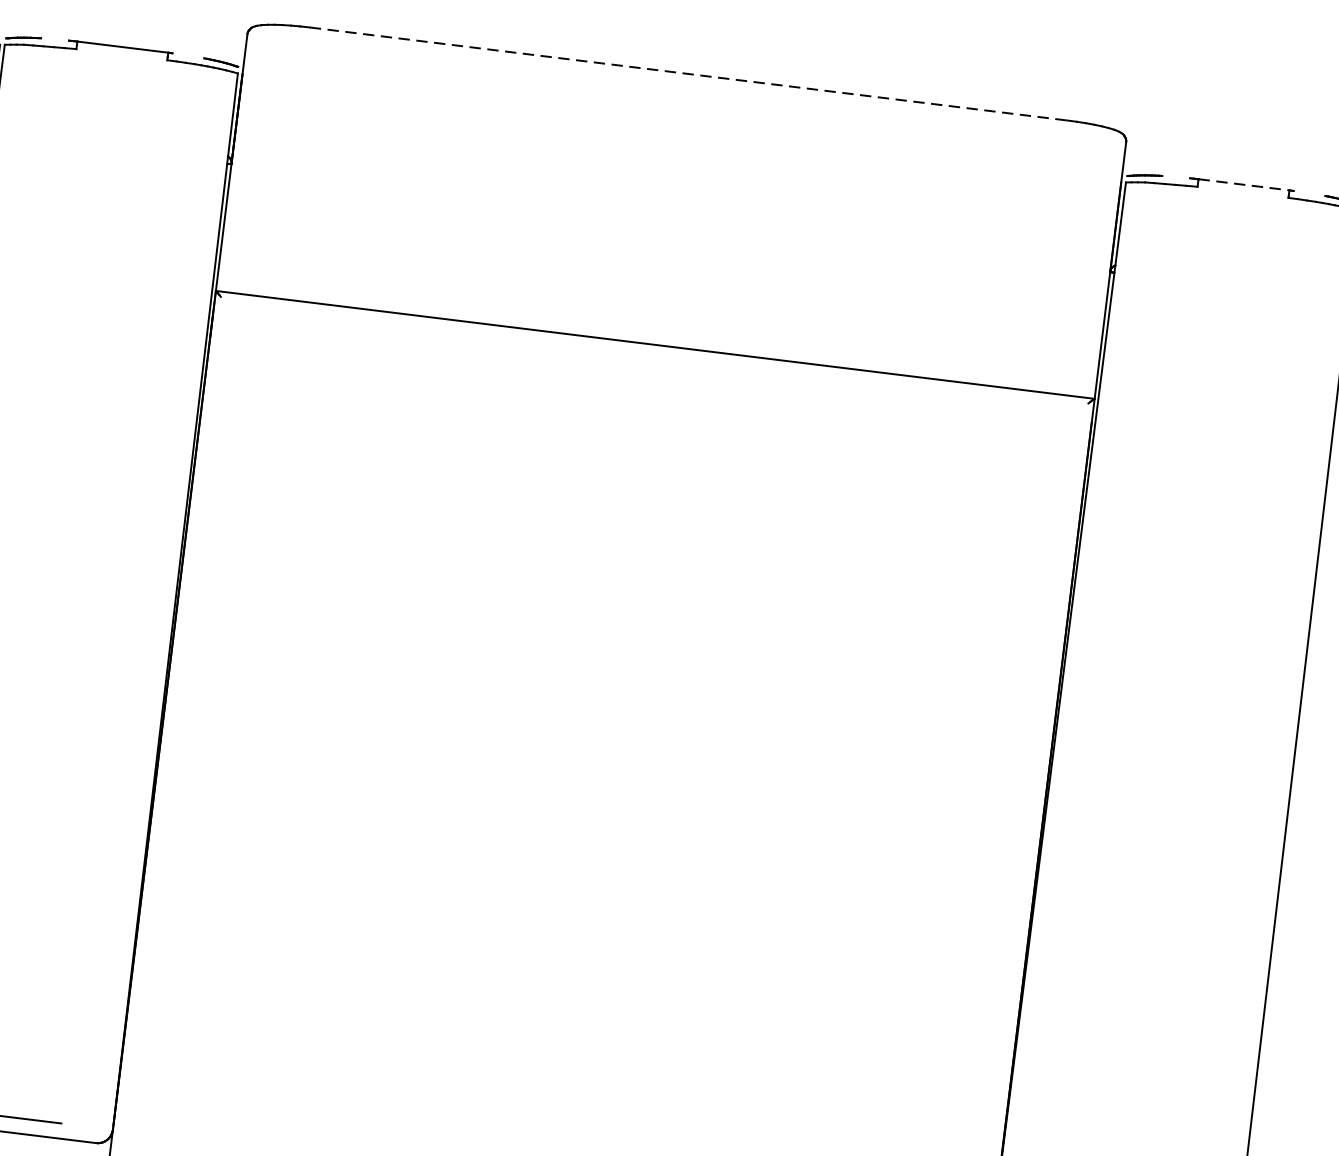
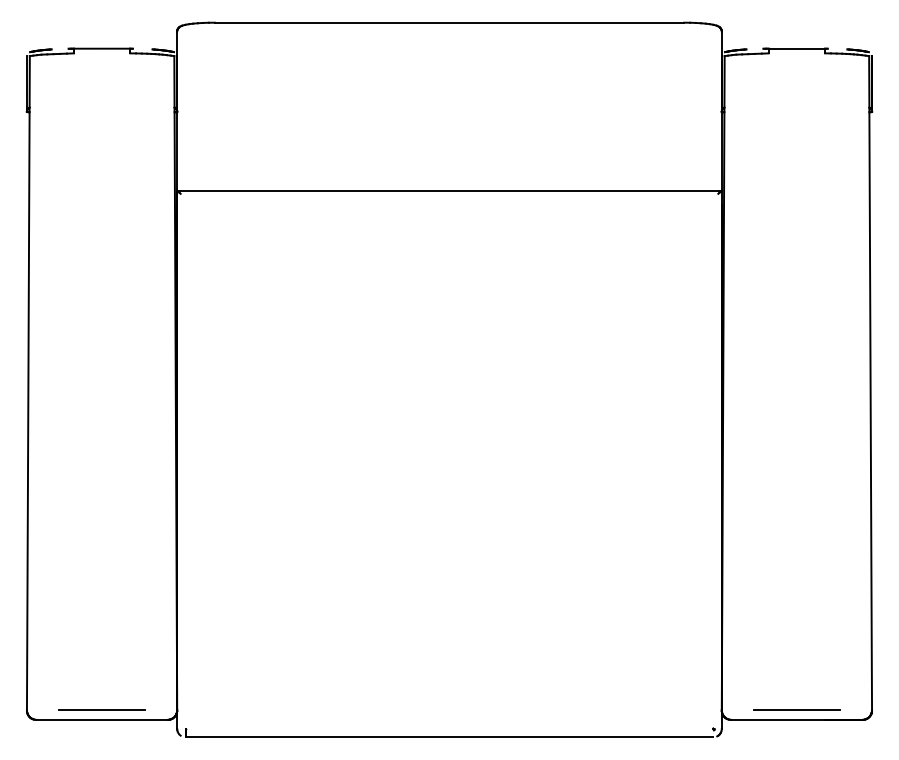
line: (688, 73) -> (449, 22), dashed -> solid
line: (1244, 184) -> (797, 48), dashed -> solid

